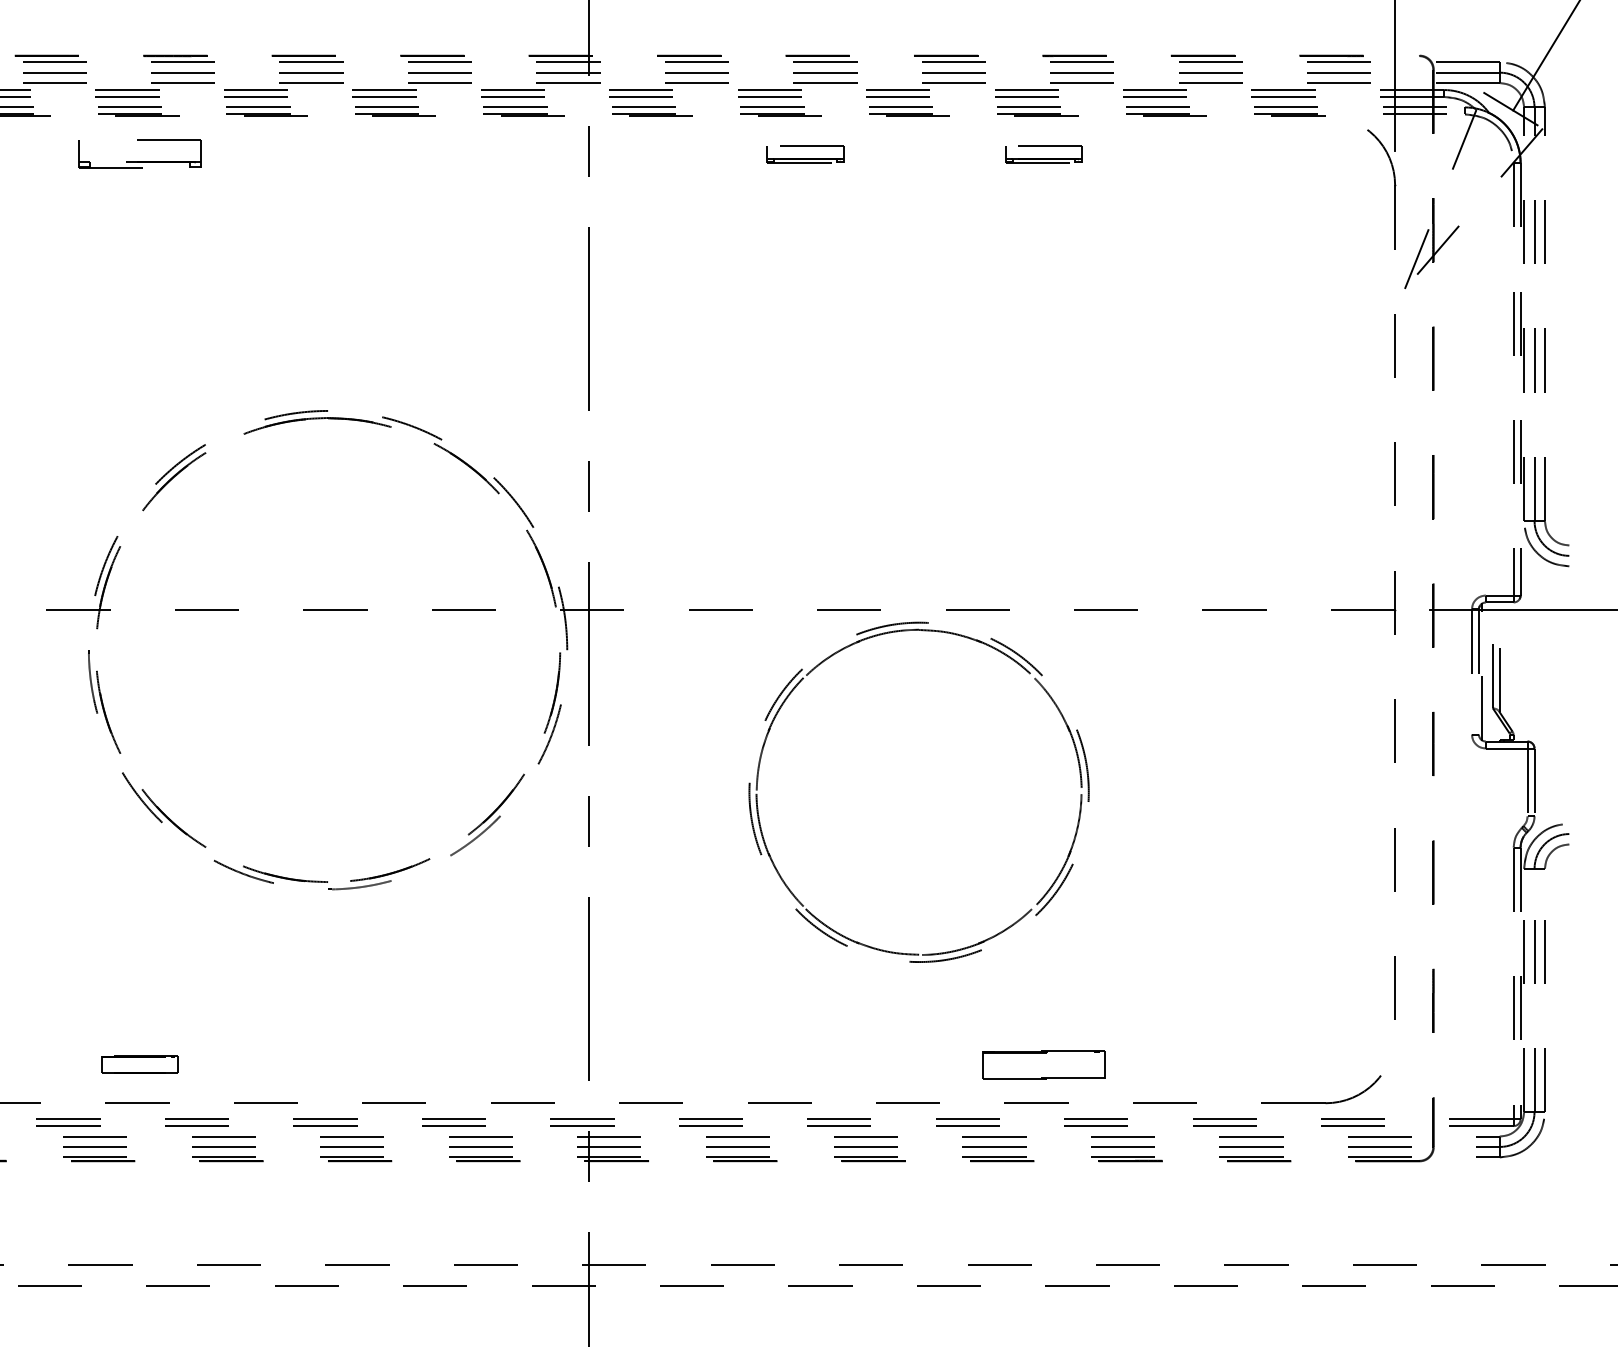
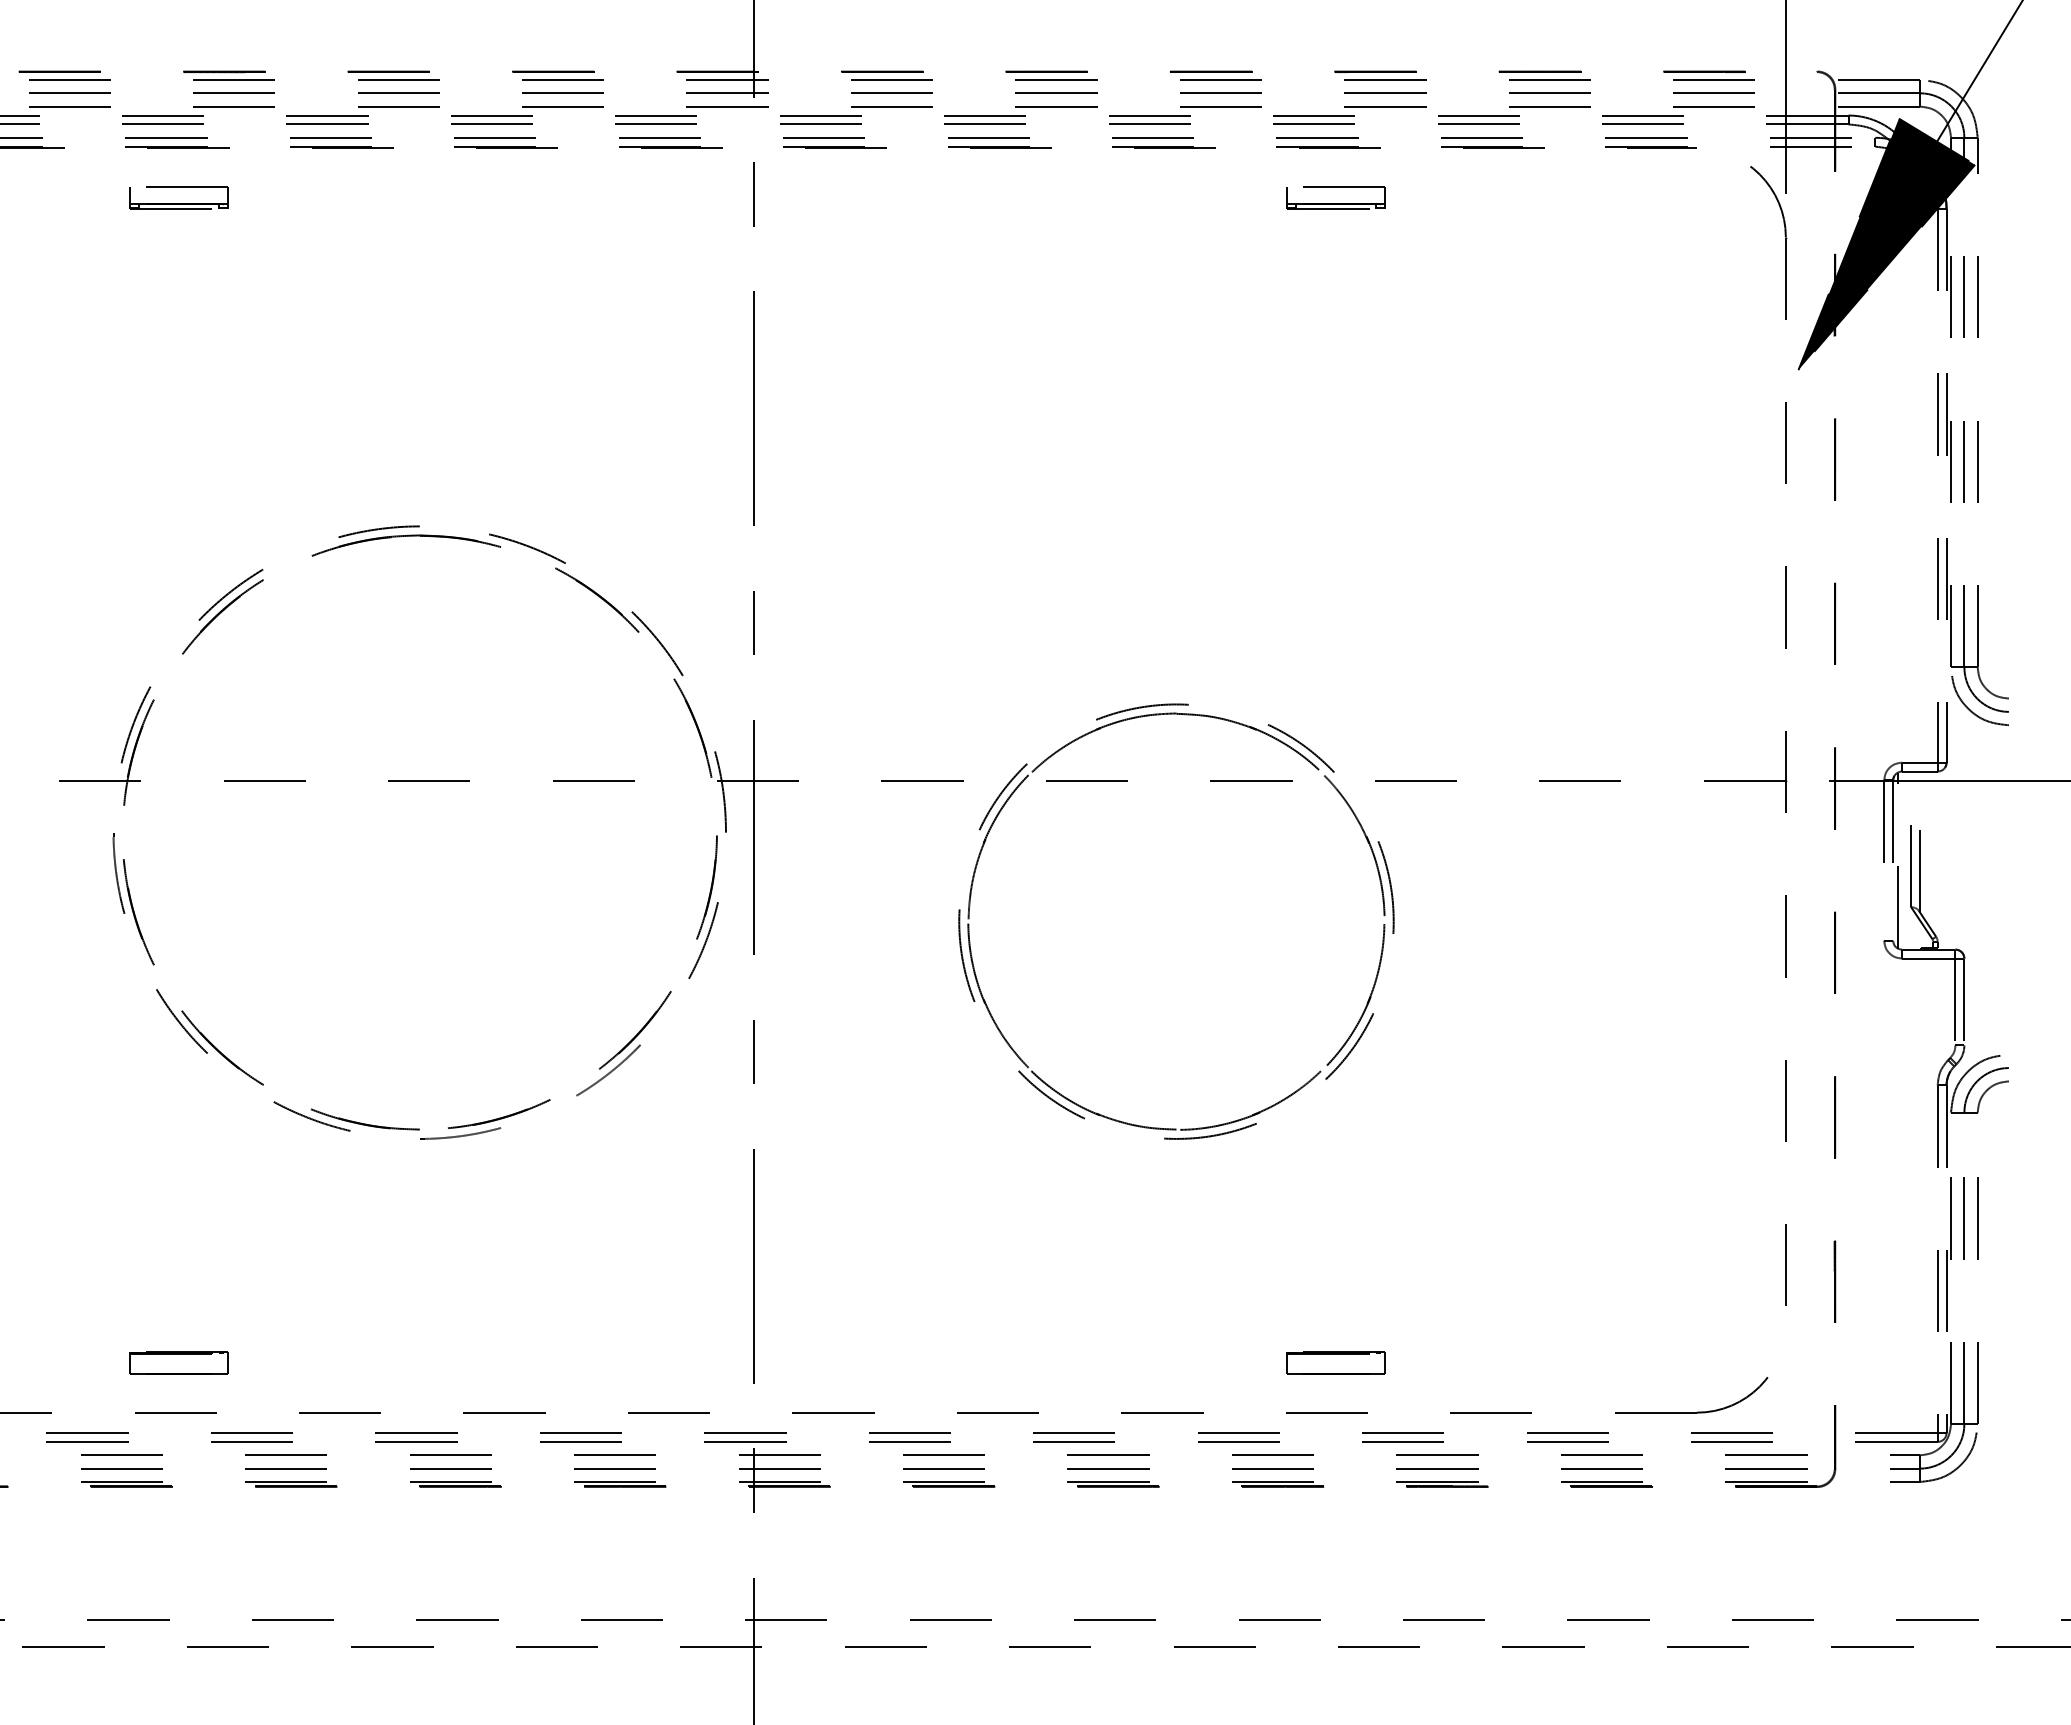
part: (139, 154) -> (178, 197), size x0.62
part: (805, 154) -> (1030, 197), removed
fill: (1473, 190) -> (1886, 244), added
part: (925, 631) -> (1184, 715), moved
part: (1043, 1064) -> (1335, 1362), size x0.62

